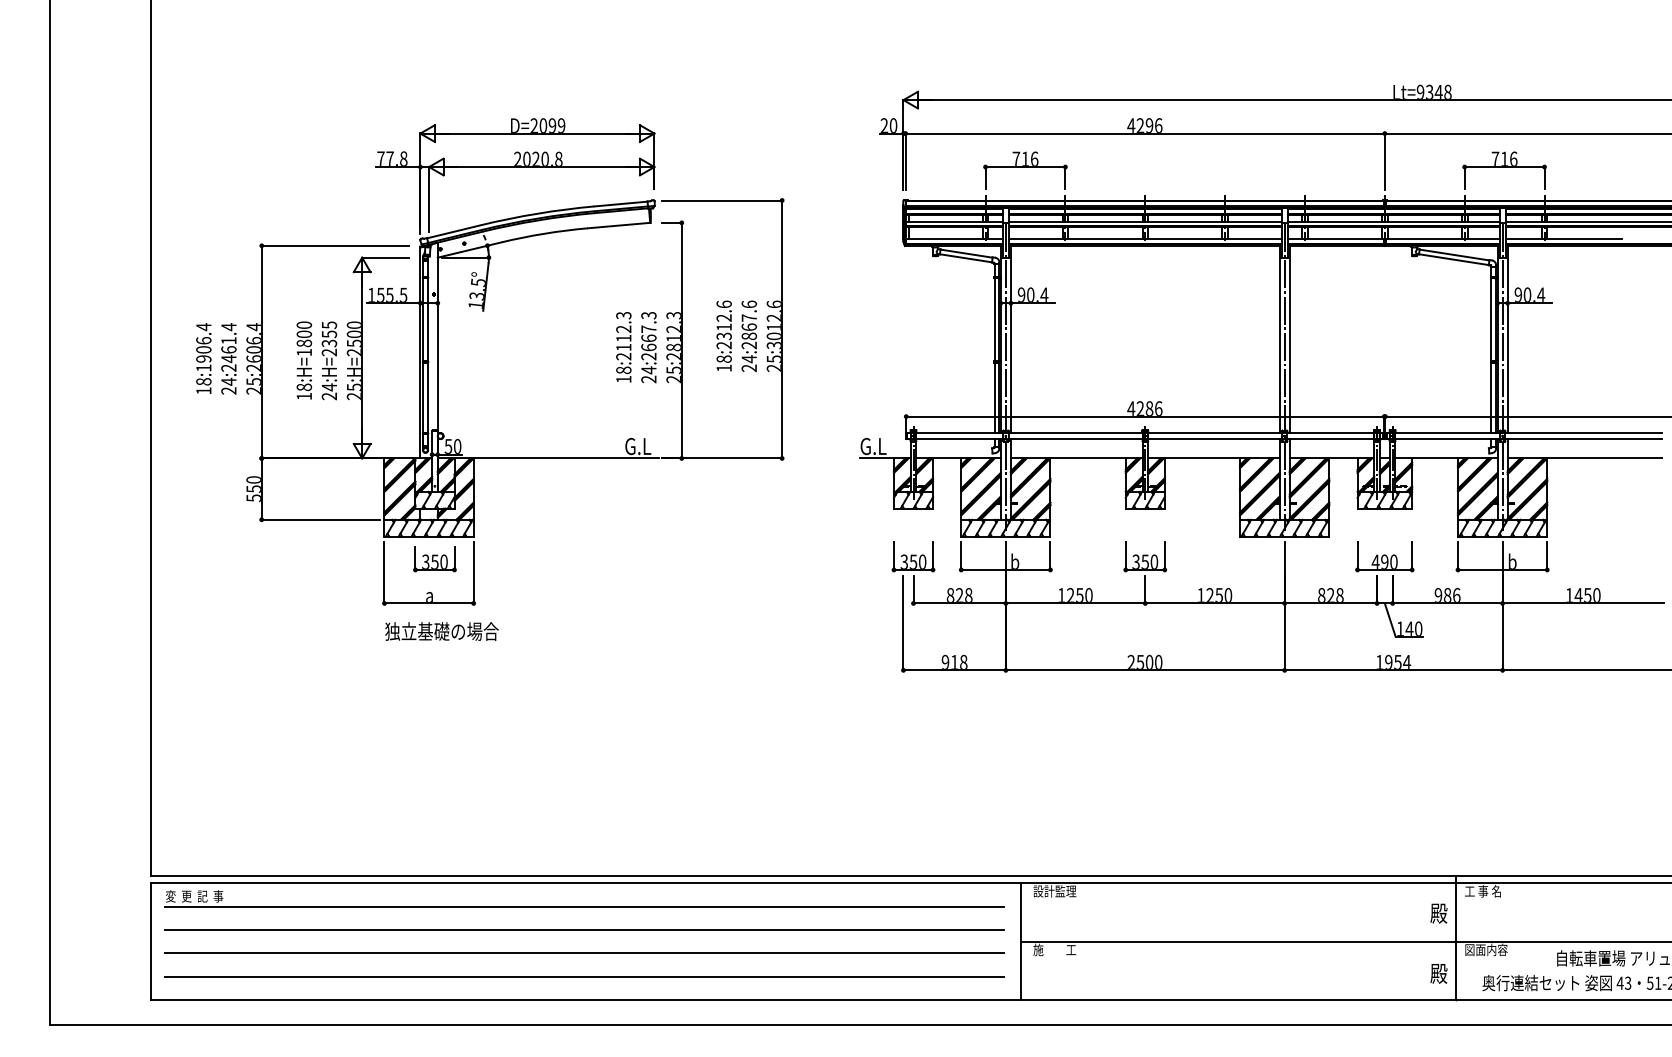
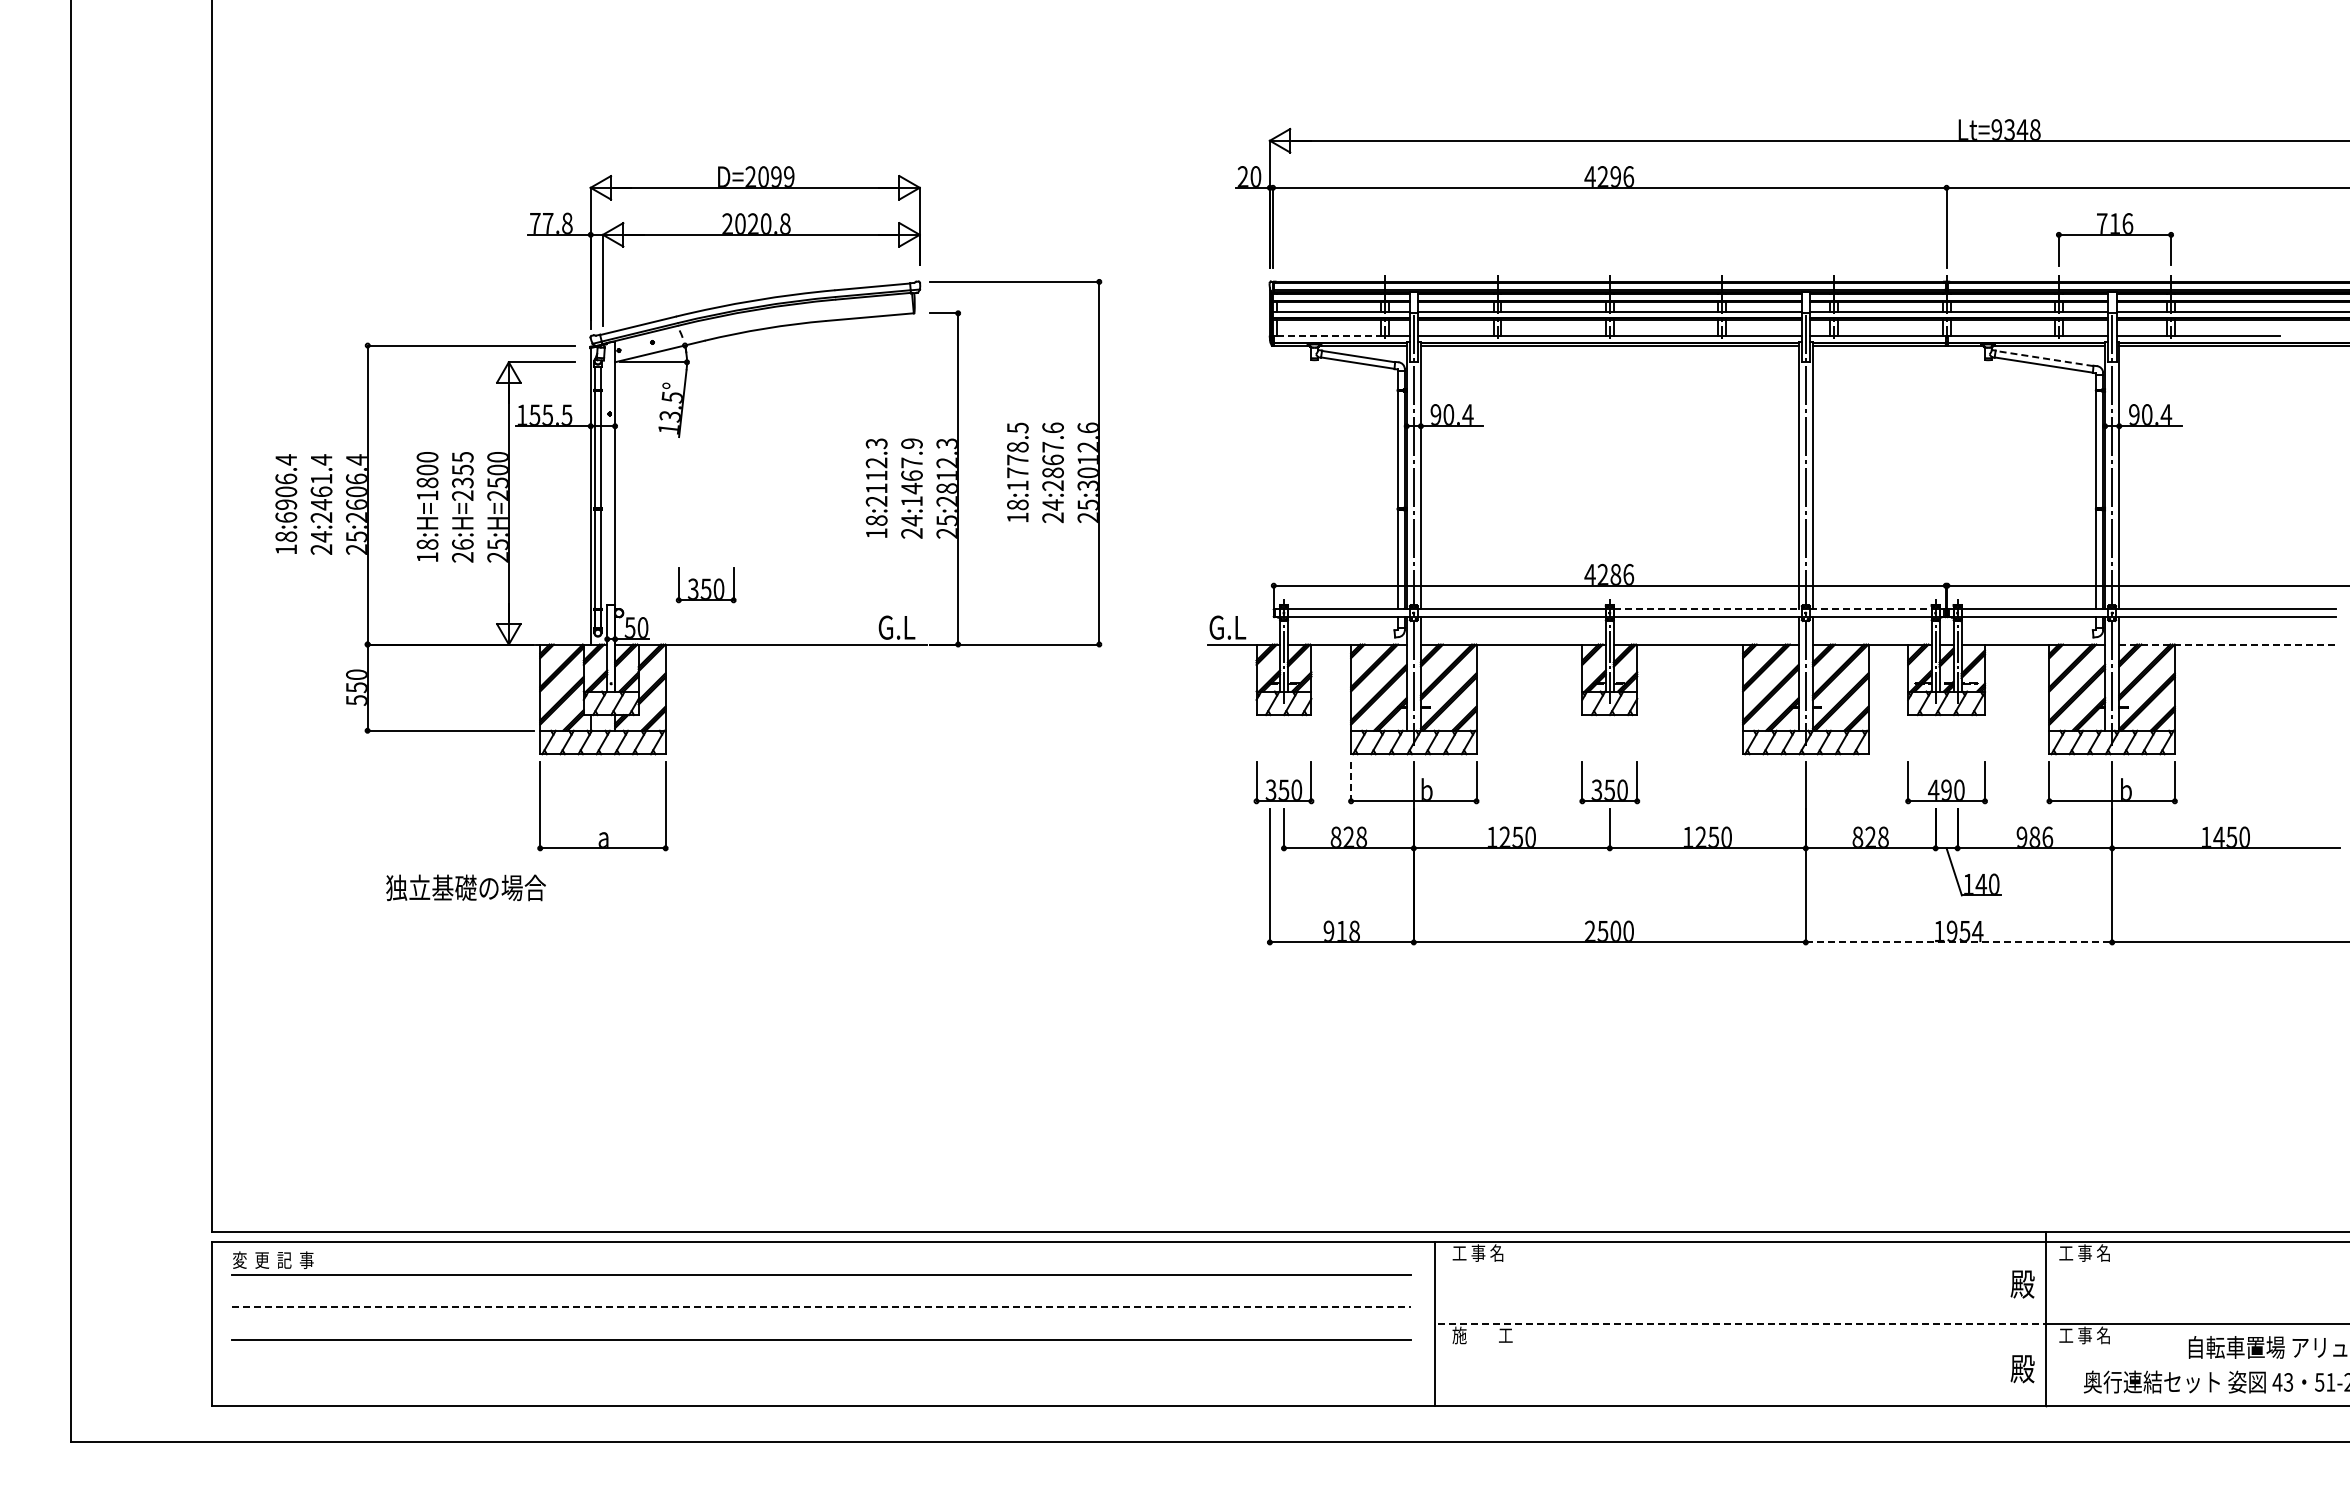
part: (1025, 170) -> (1441, 239), removed
line: (945, 238) -> (1329, 335), solid -> dashed
line: (1454, 255) -> (2044, 358), solid -> dashed
text: (723, 324) -> (1017, 456), 18:2312.6 -> 18:1778.5
text: (648, 336) -> (911, 472), 24:2667.3 -> 24:1467.9
text: (204, 368) -> (286, 517), 18:1906.4 -> 18:6906.4
text: (329, 387) -> (462, 544), 24:H=2355 -> 26:H=2355
line: (1215, 433) -> (1708, 609), solid -> dashed
line: (1330, 433) -> (1870, 609), solid -> dashed
line: (1584, 458) -> (2227, 644), solid -> dashed
line: (961, 555) -> (1351, 781), solid -> dashed
part: (434, 559) -> (705, 585), moved
text: (441, 631) -> (465, 887), moved
line: (1394, 670) -> (1959, 942), solid -> dashed
text: (1054, 890) -> (1482, 1252), 設計監理 -> 工 事 名
line: (584, 930) -> (821, 1307), solid -> dashed
line: (1239, 941) -> (1742, 1323), solid -> dashed
text: (1486, 949) -> (2089, 1335), 図面内容 -> 工 事 名
line: (584, 976) -> (821, 1373), removed

